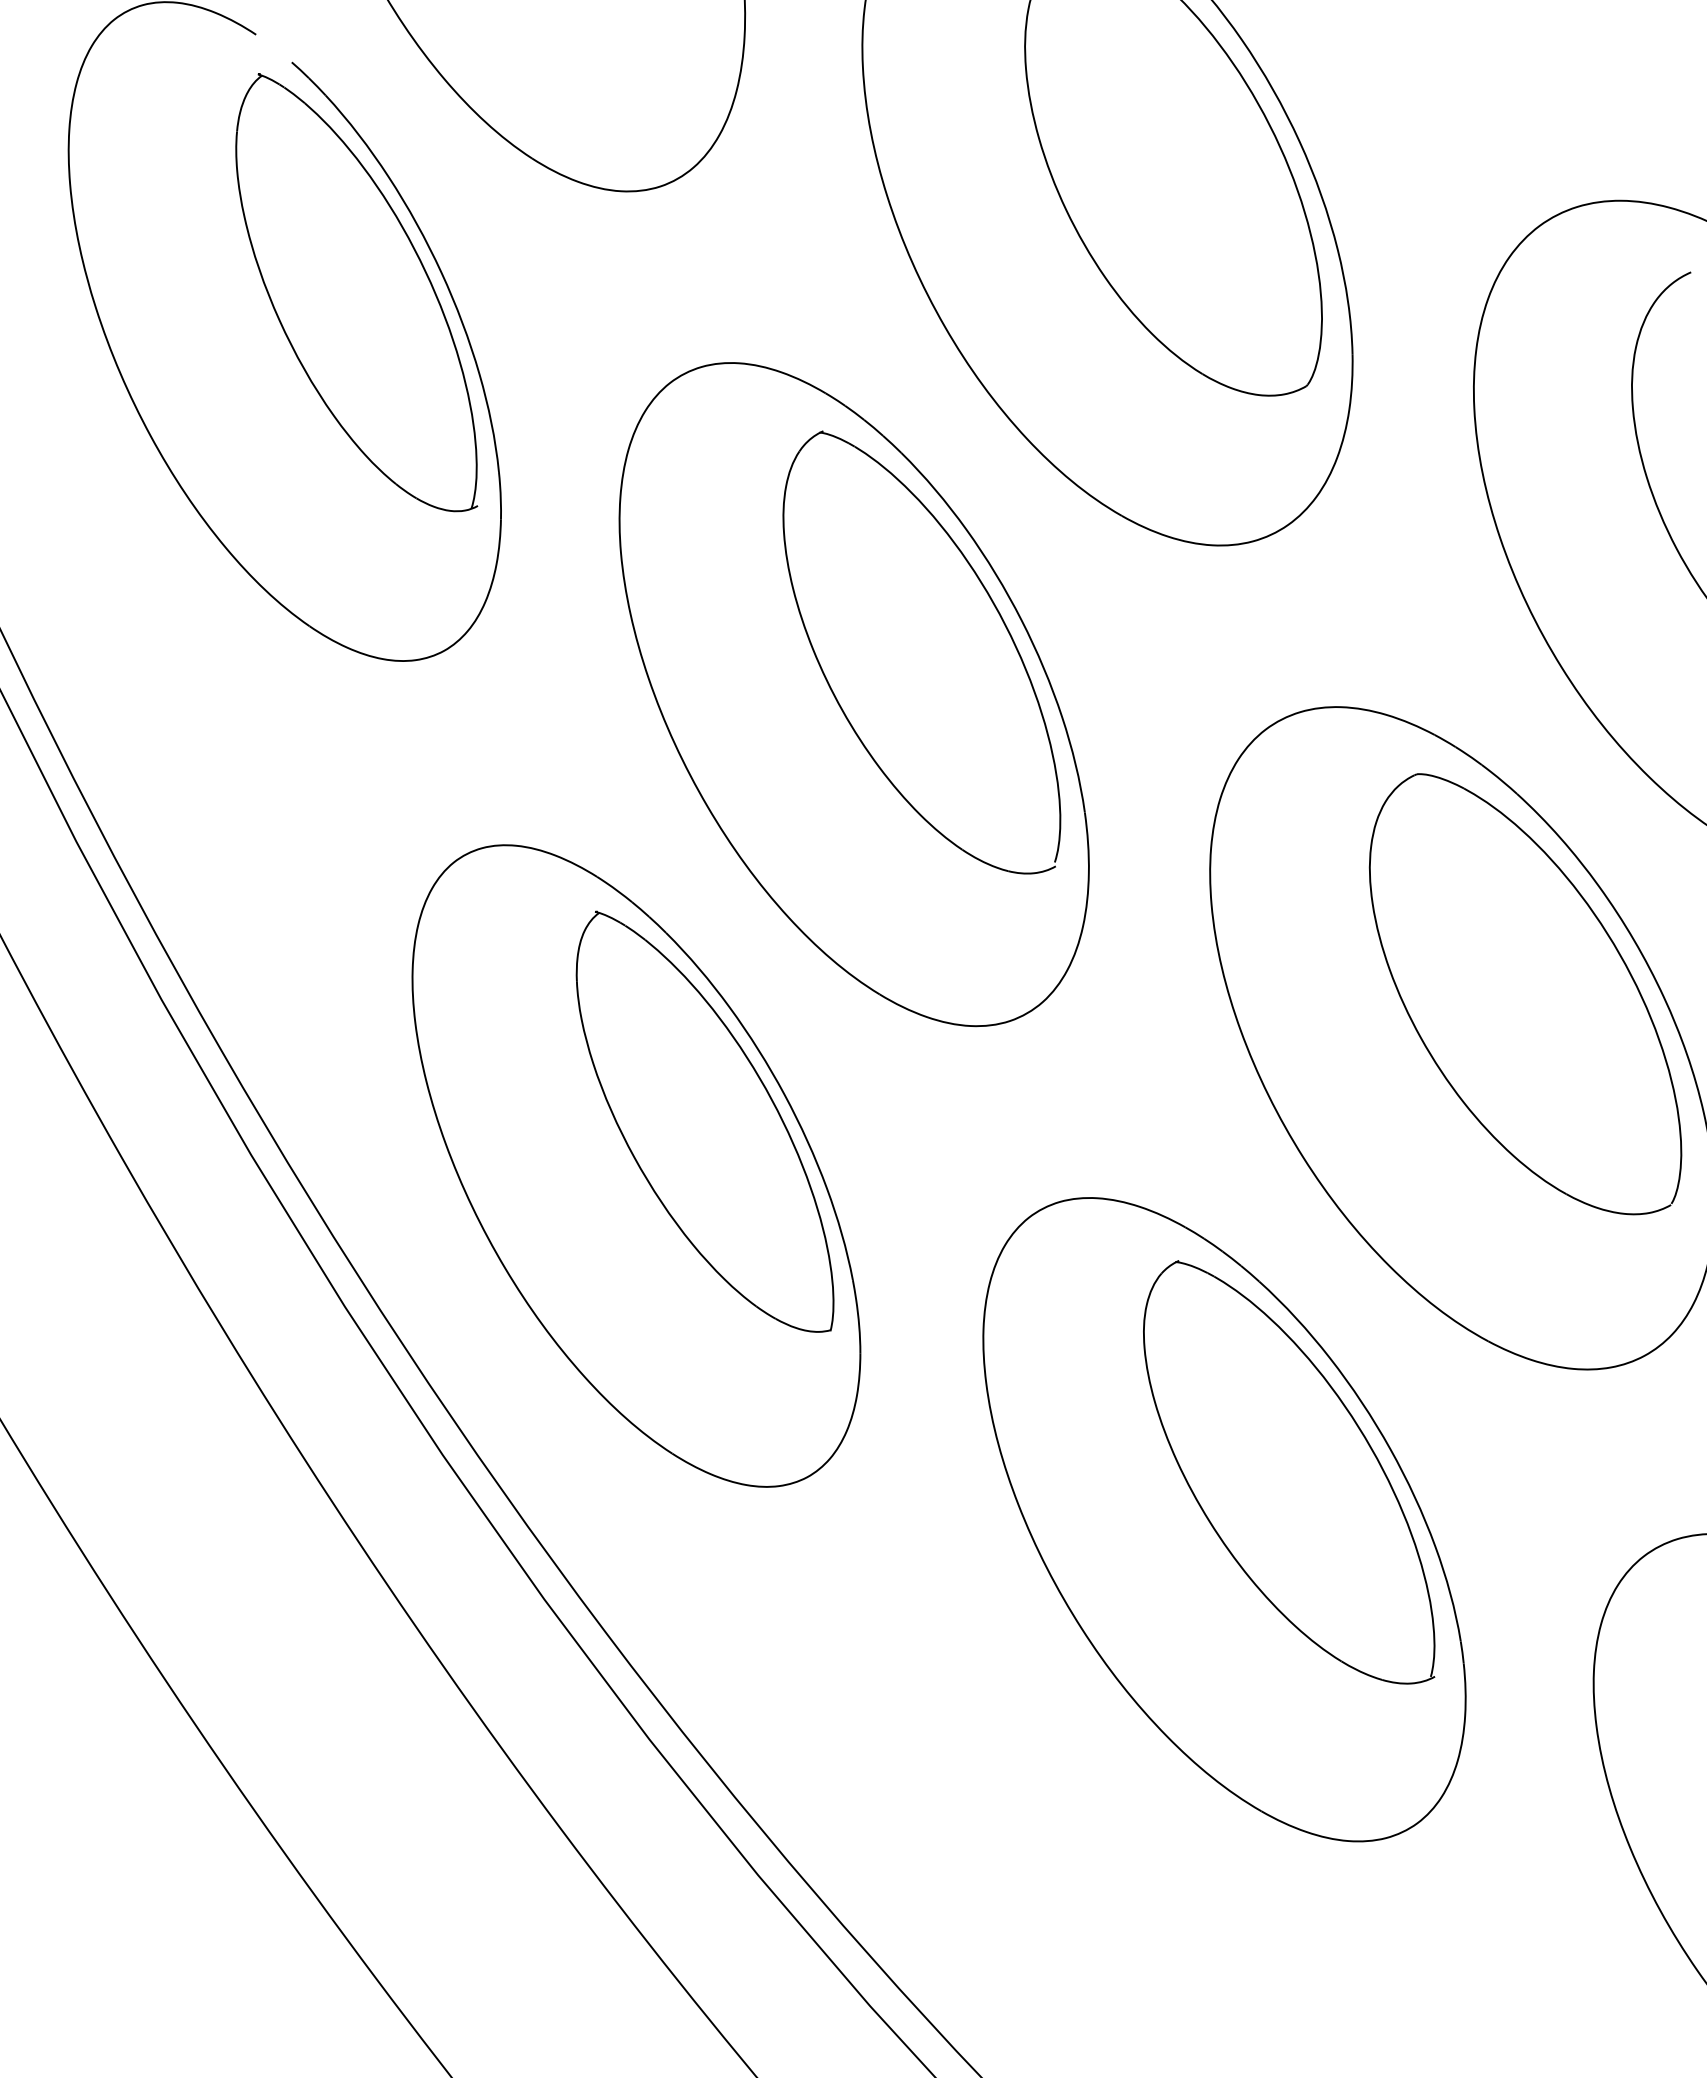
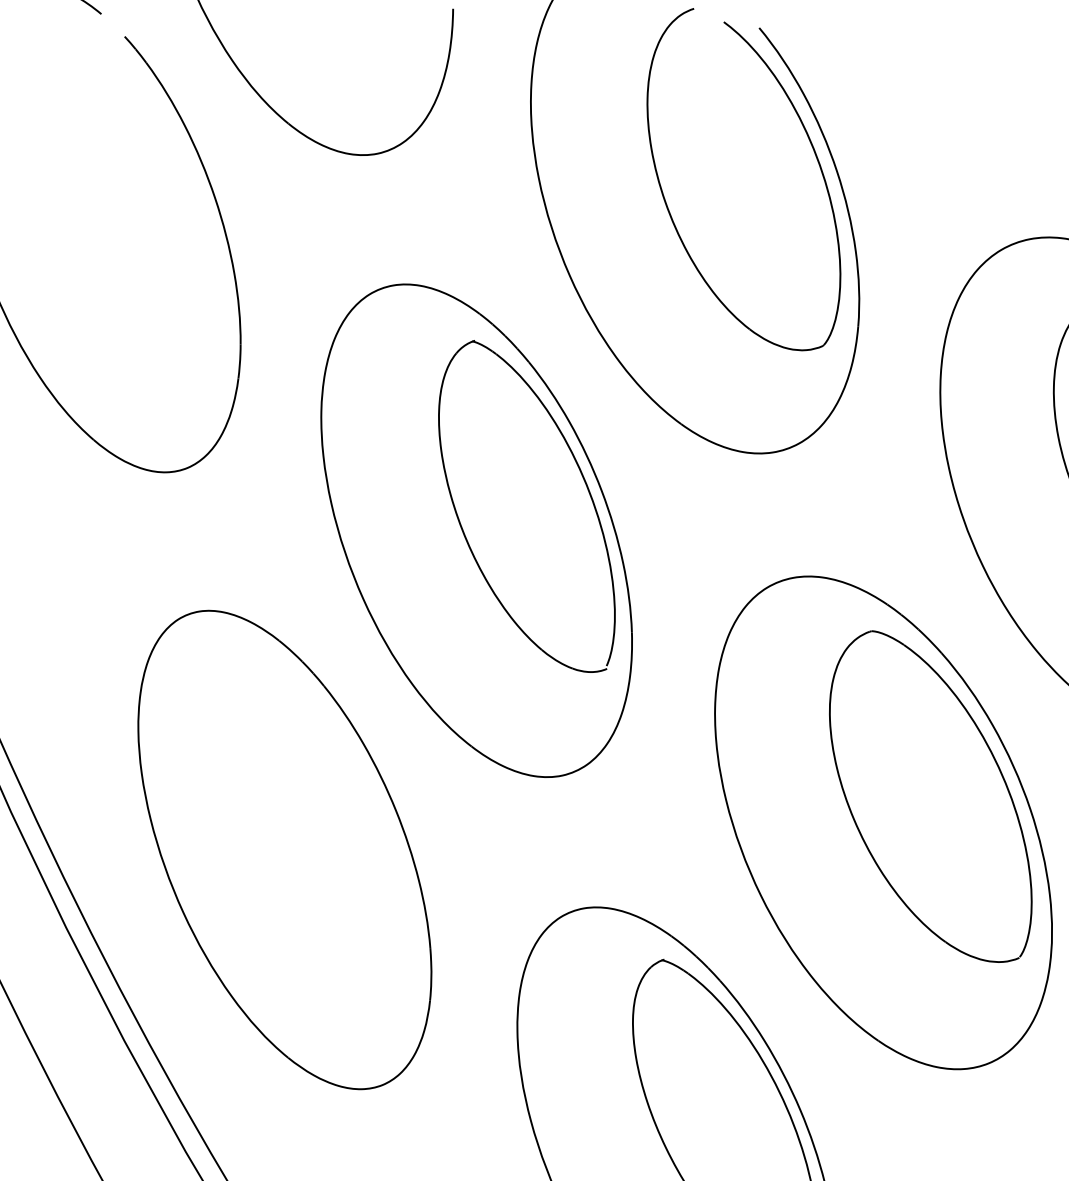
part: (356, 292) -> (153, 205), removed
part: (704, 1121) -> (336, 823), removed

